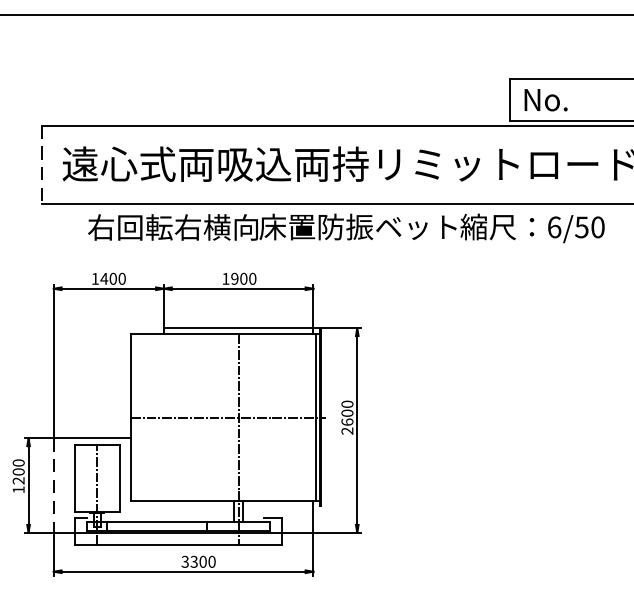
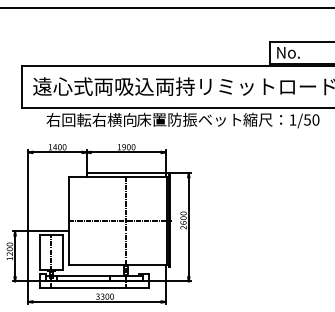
line: (42, 163) -> (22, 86), dashed -> solid
text: (553, 226) -> (292, 119), 6/50 -> 1/50
line: (53, 485) -> (28, 256), dashed -> solid

